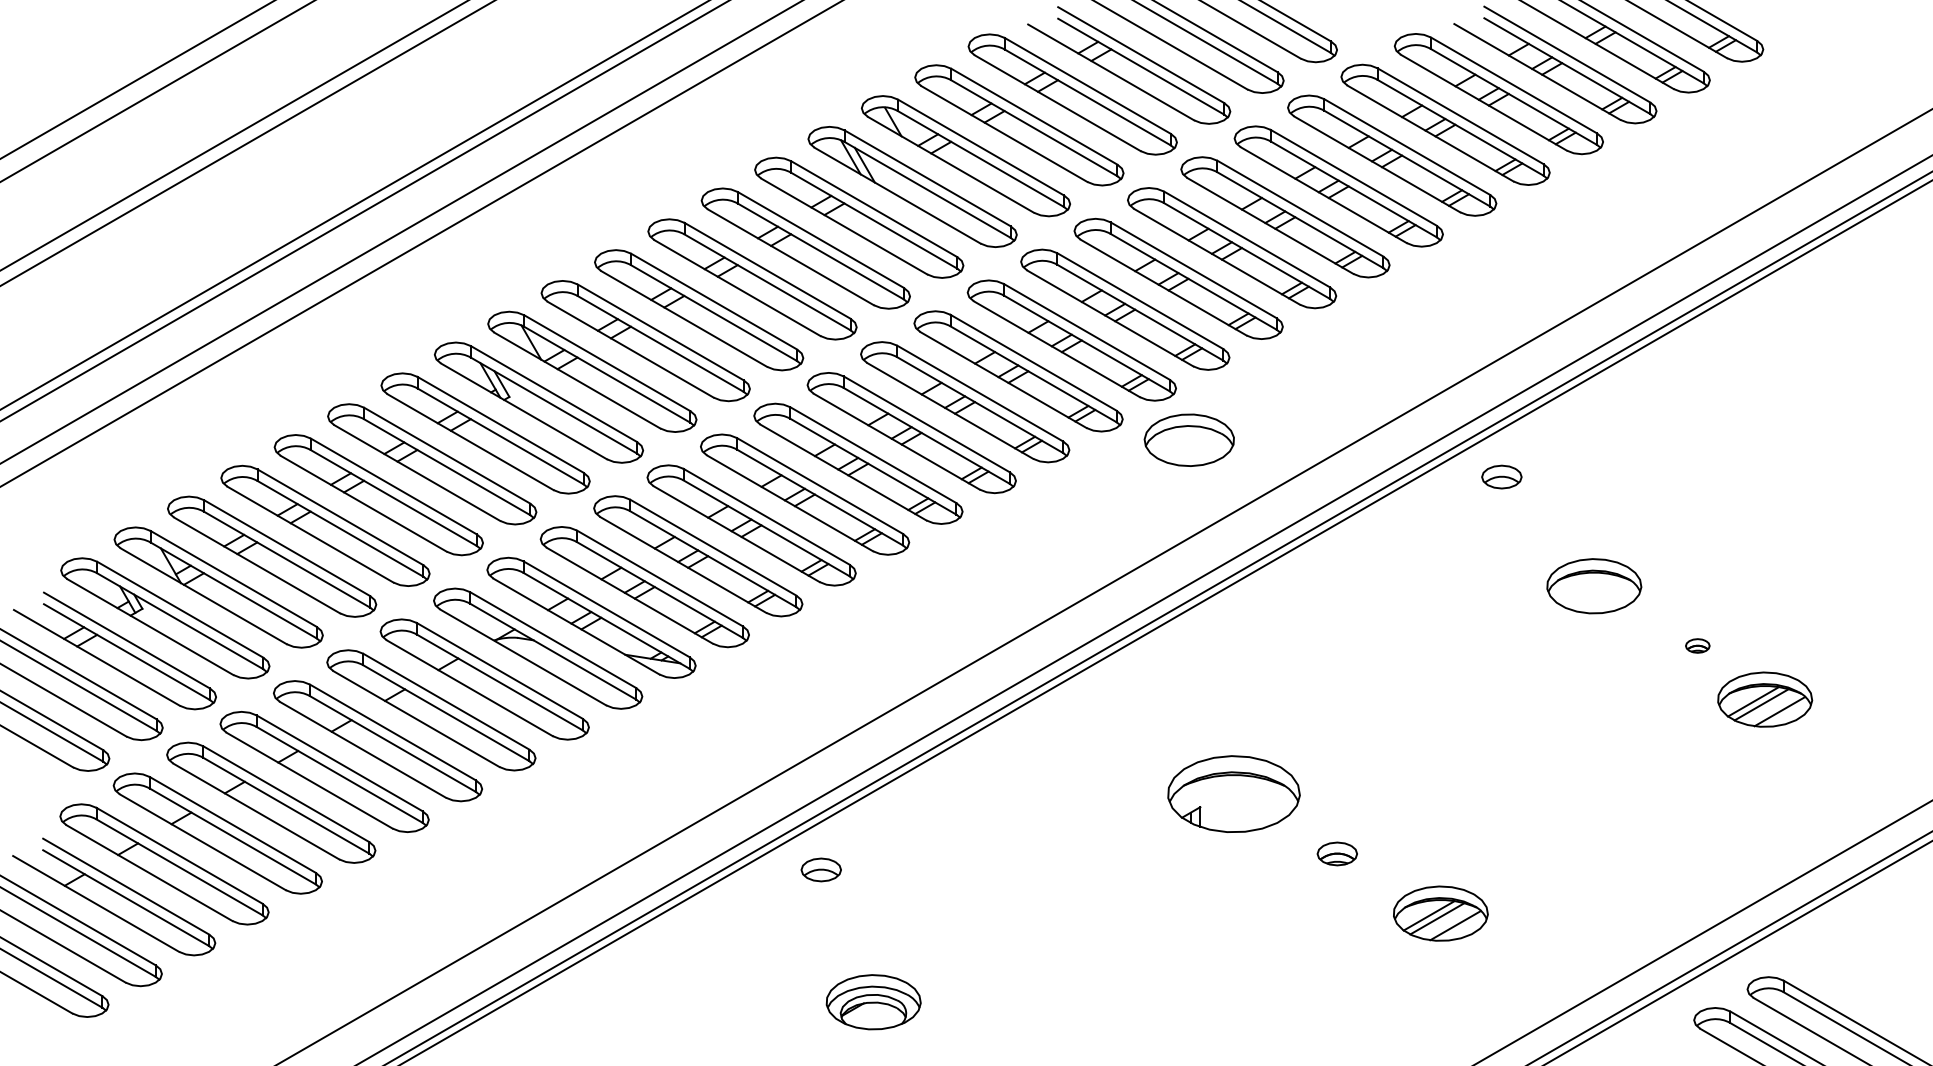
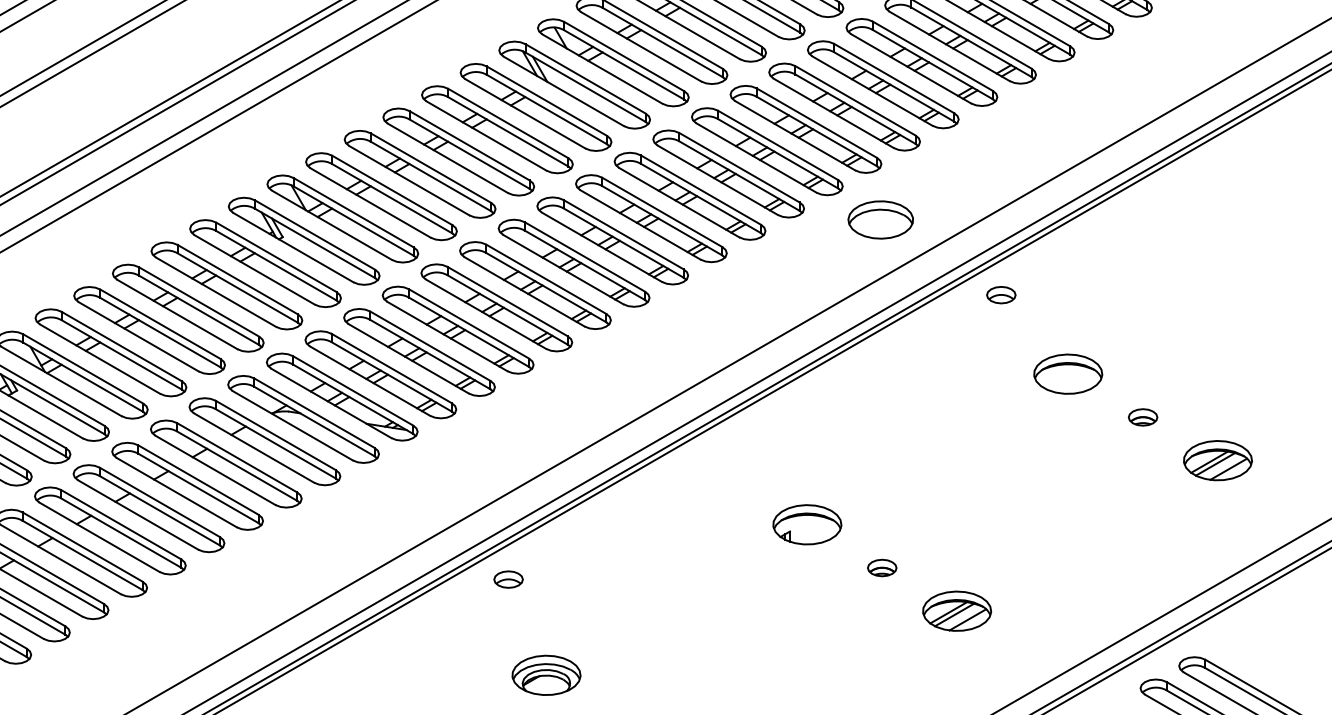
part: (1188, 439) -> (880, 219), moved
part: (1697, 645) -> (1142, 417), size x1.67
part: (1765, 699) -> (1218, 460), moved
part: (1233, 794) -> (807, 524), size x0.71

